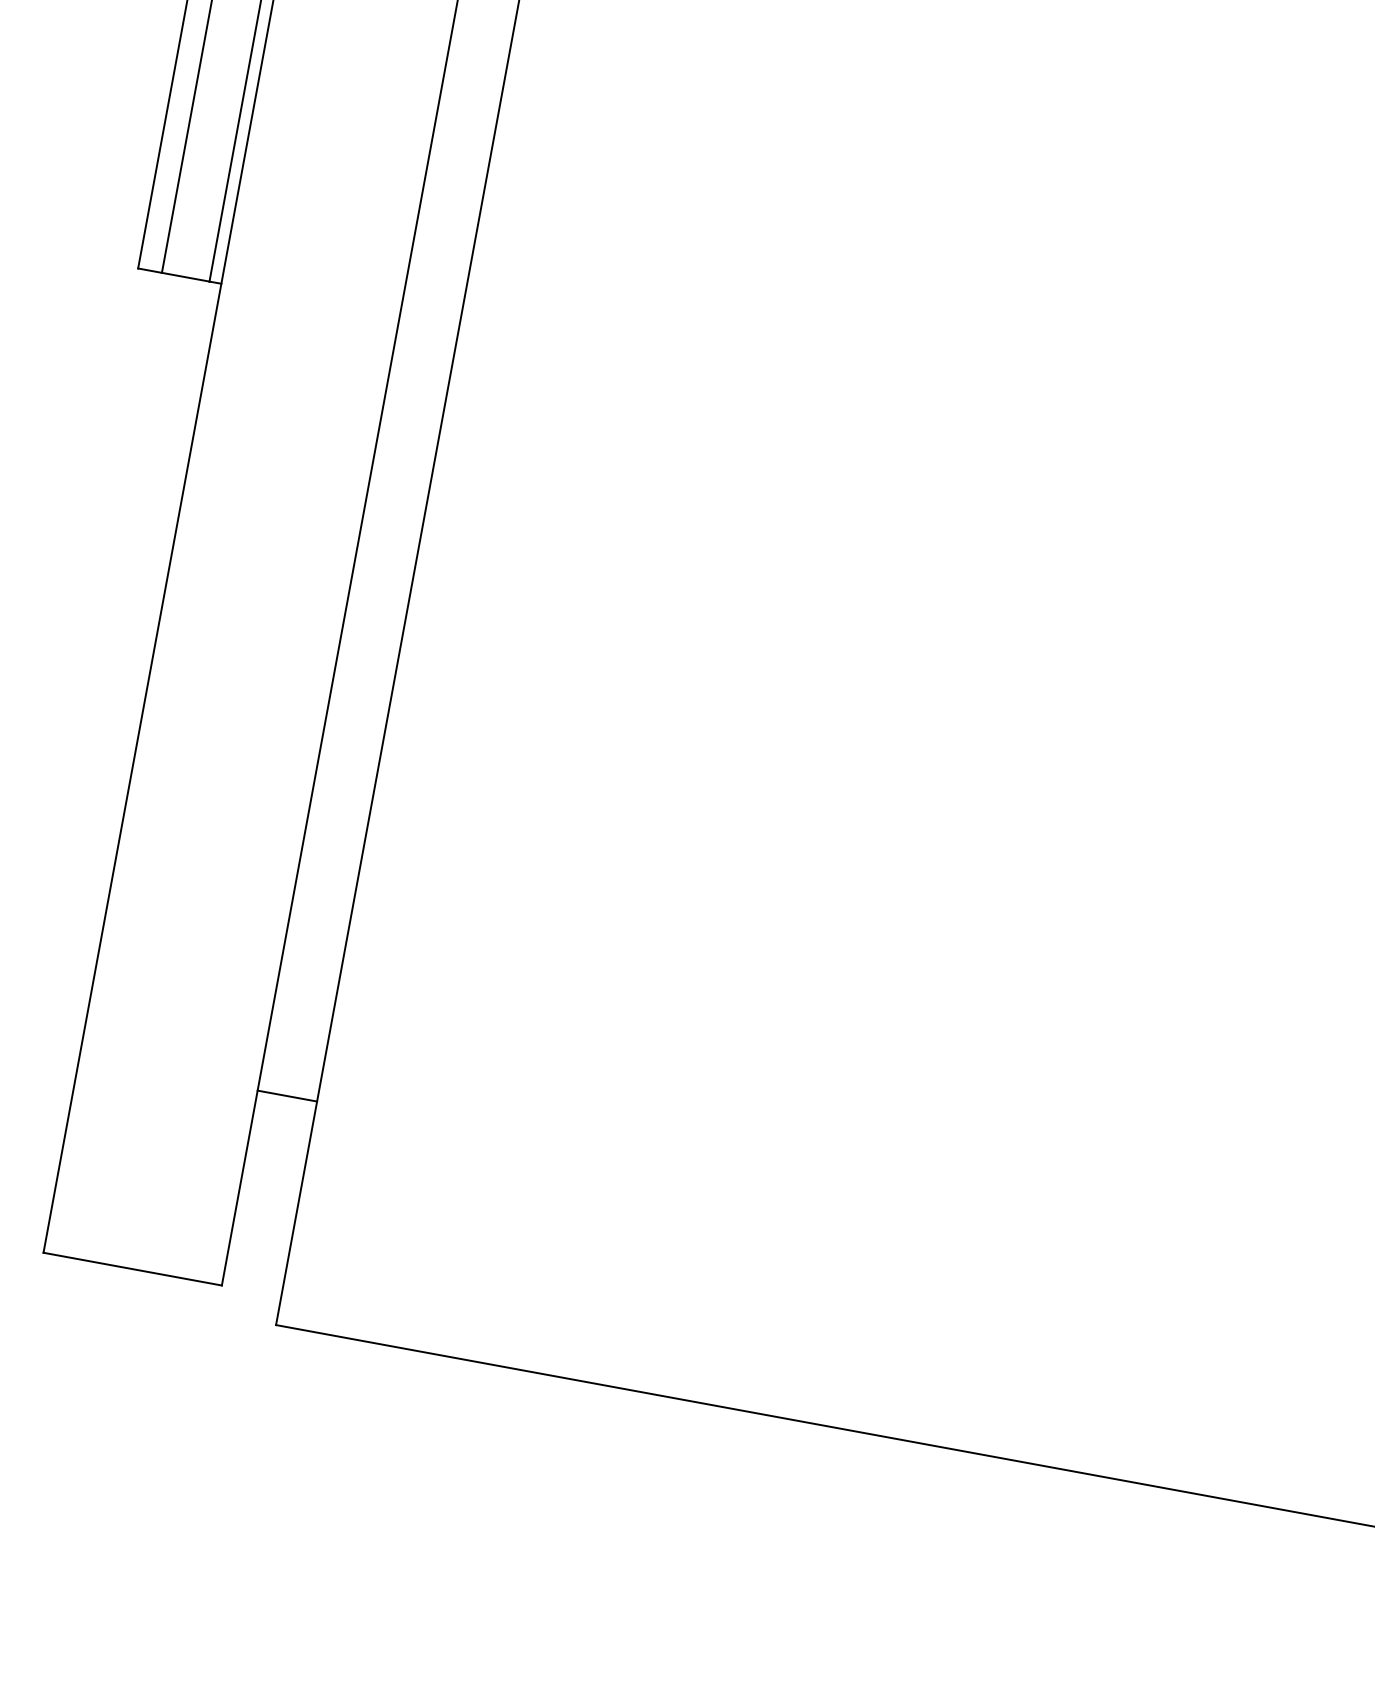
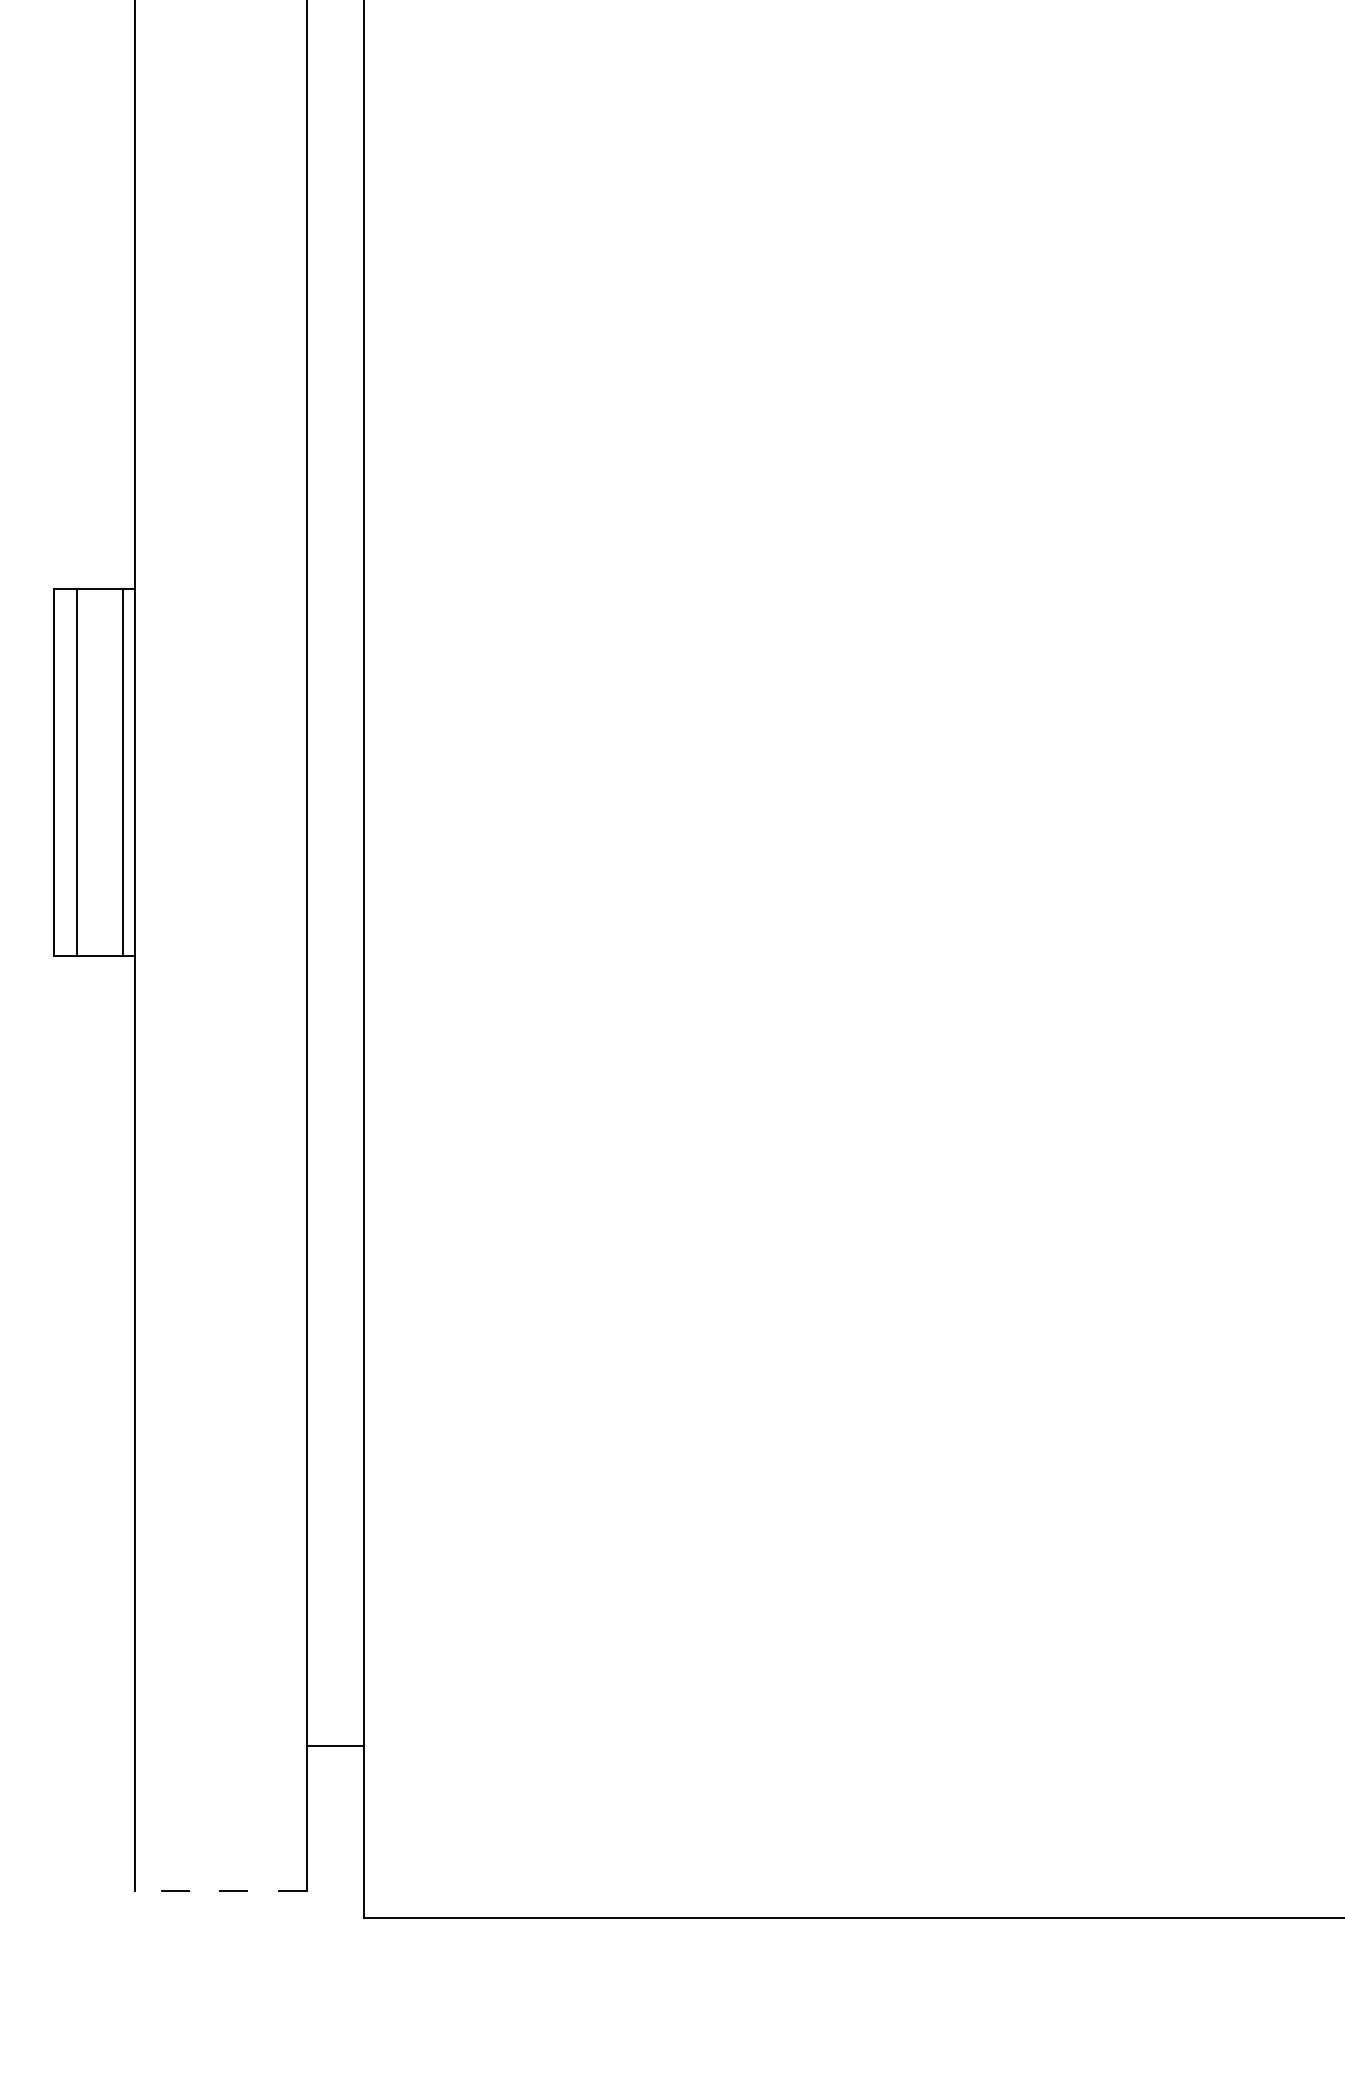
line: (287, 1095) -> (335, 1745), moved
line: (132, 1268) -> (220, 1890), solid -> dashed

